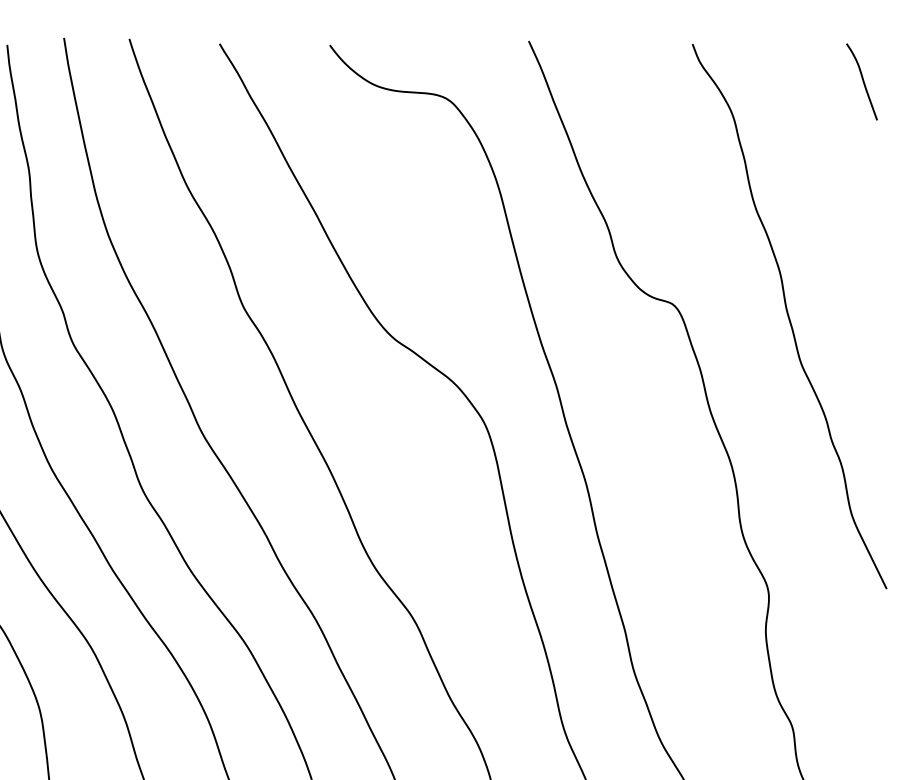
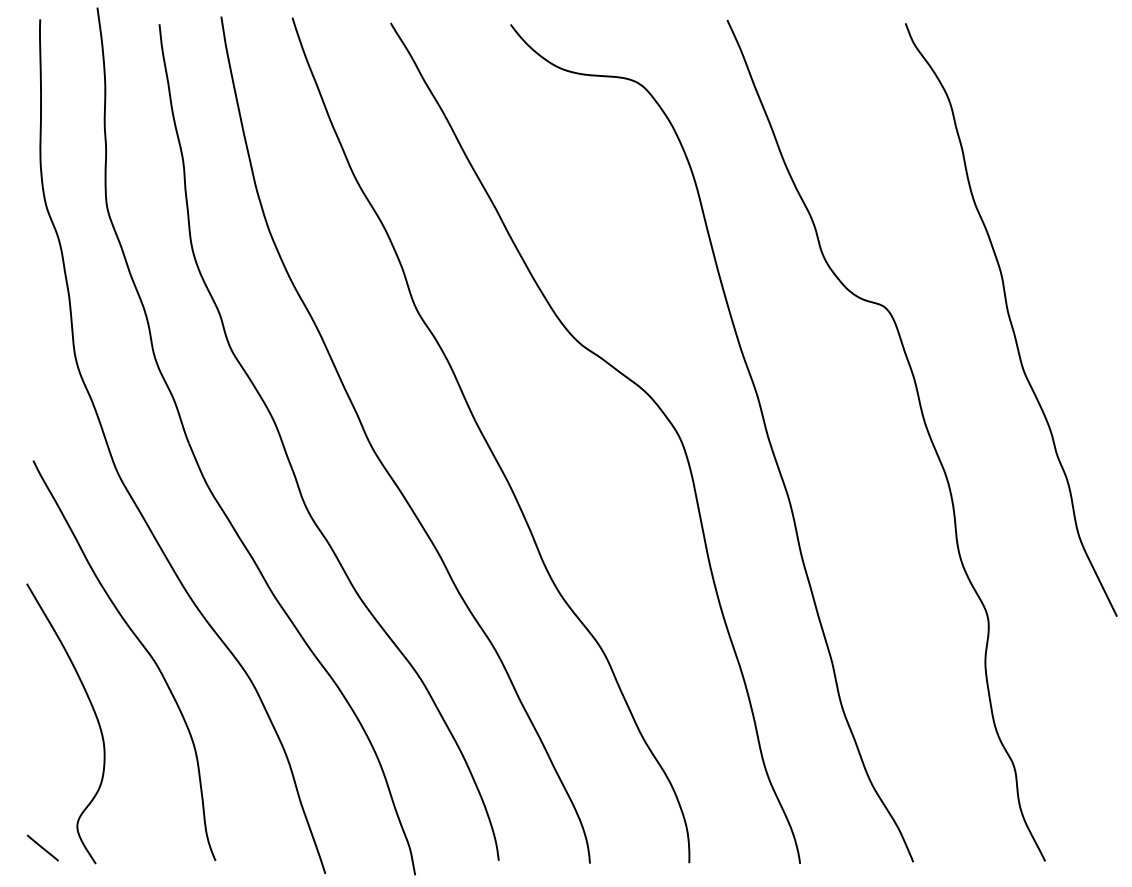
curve: (862, 80) -> (1090, 63), removed

